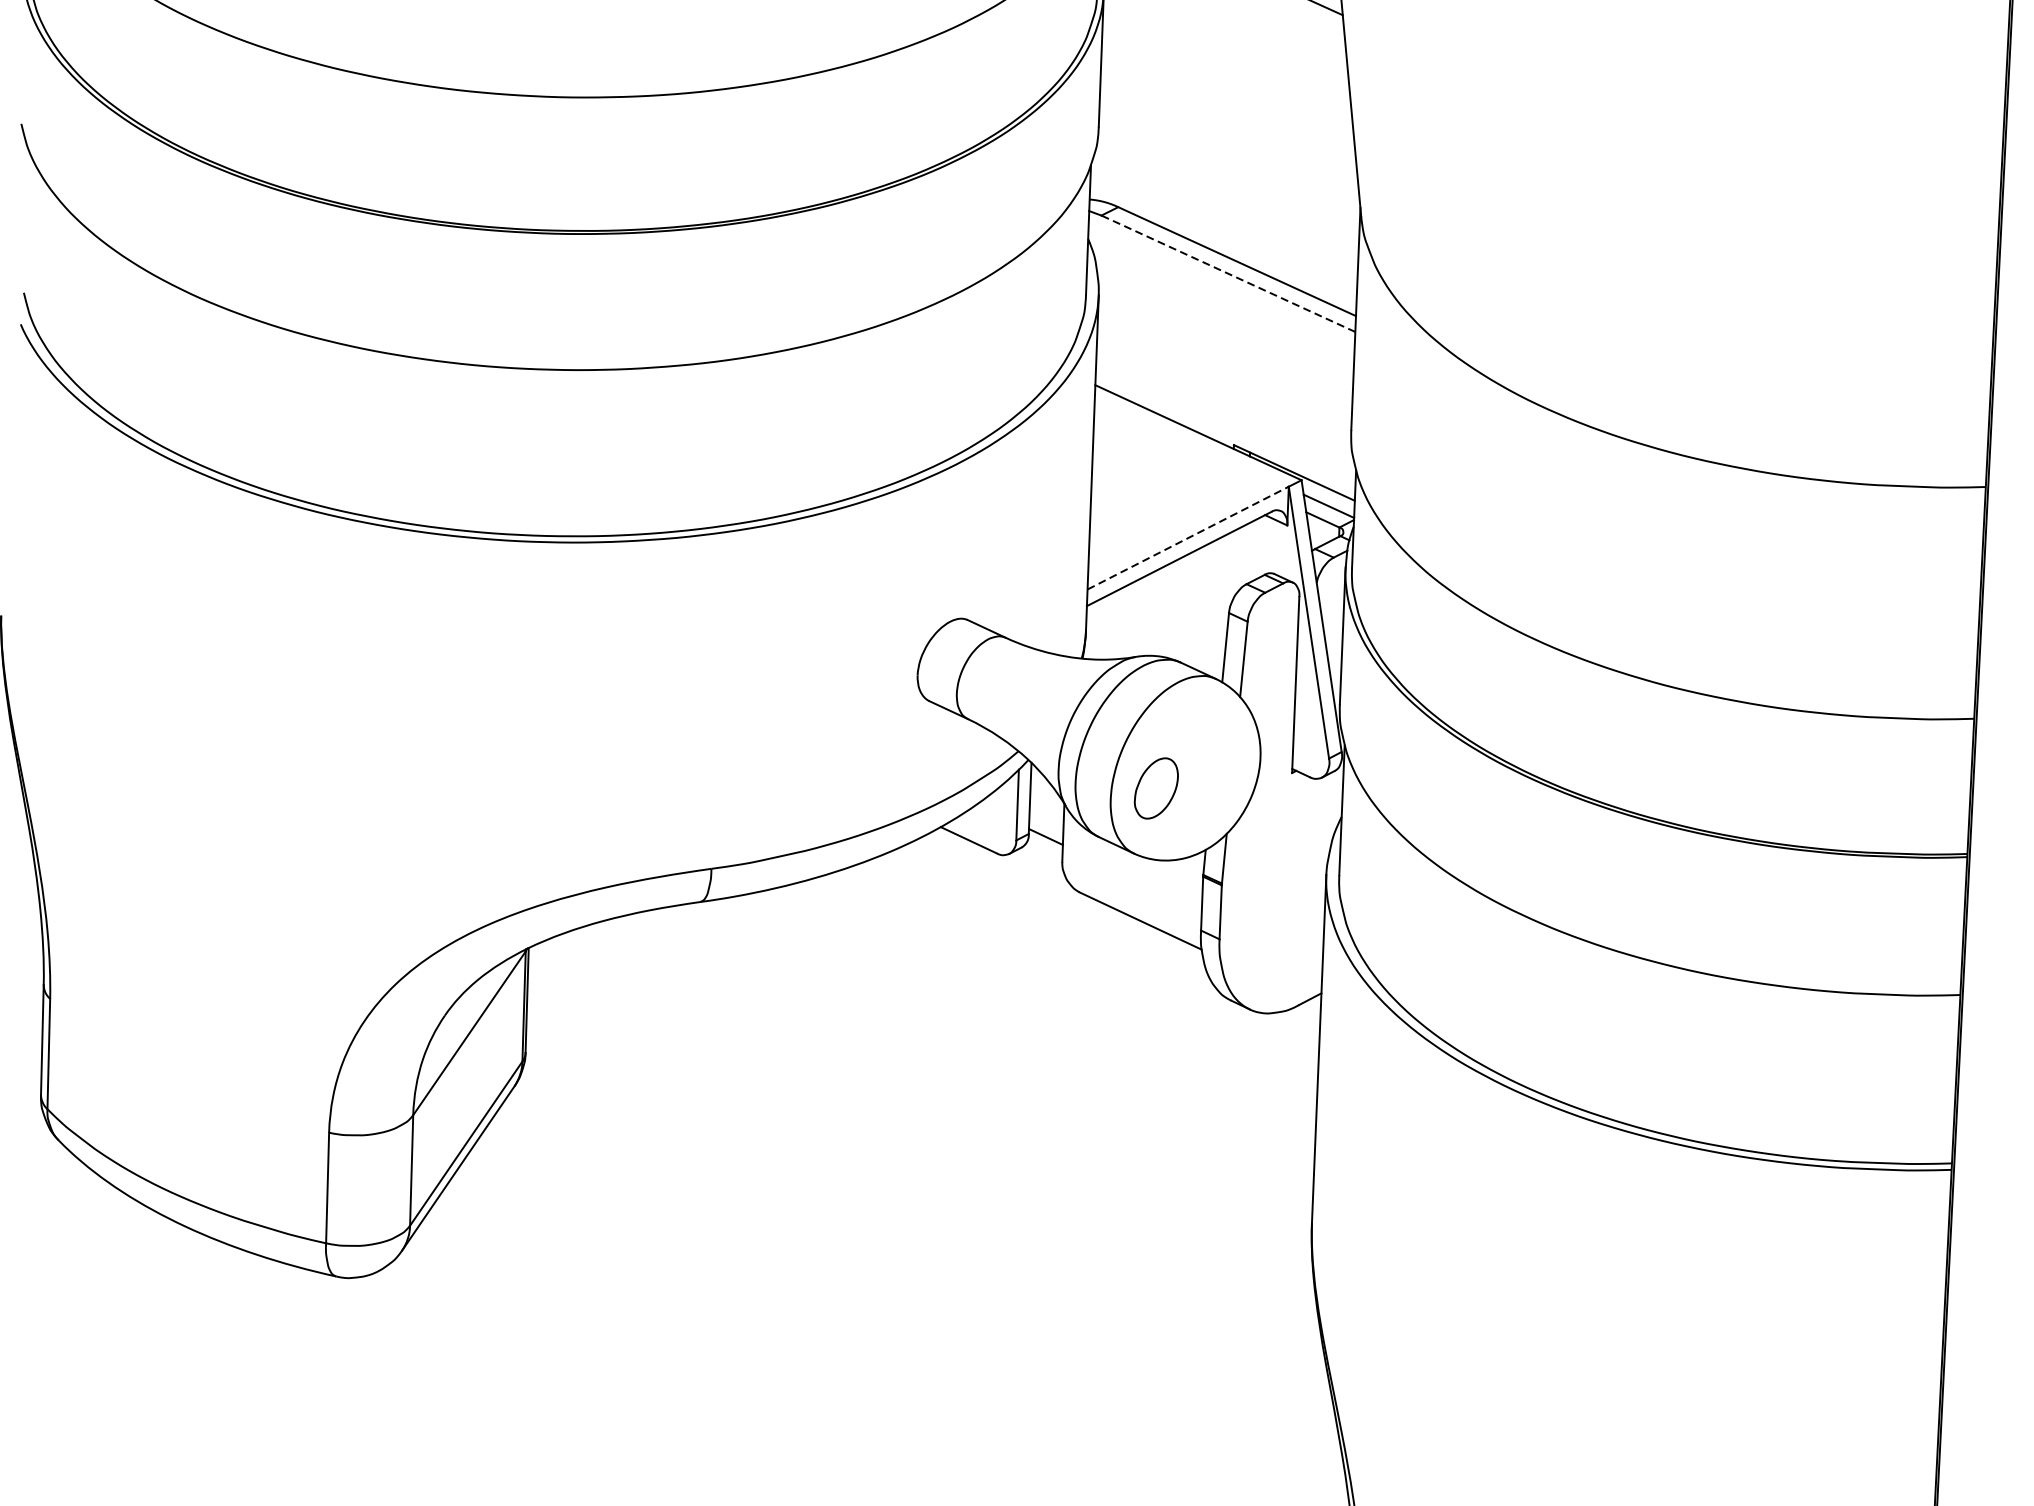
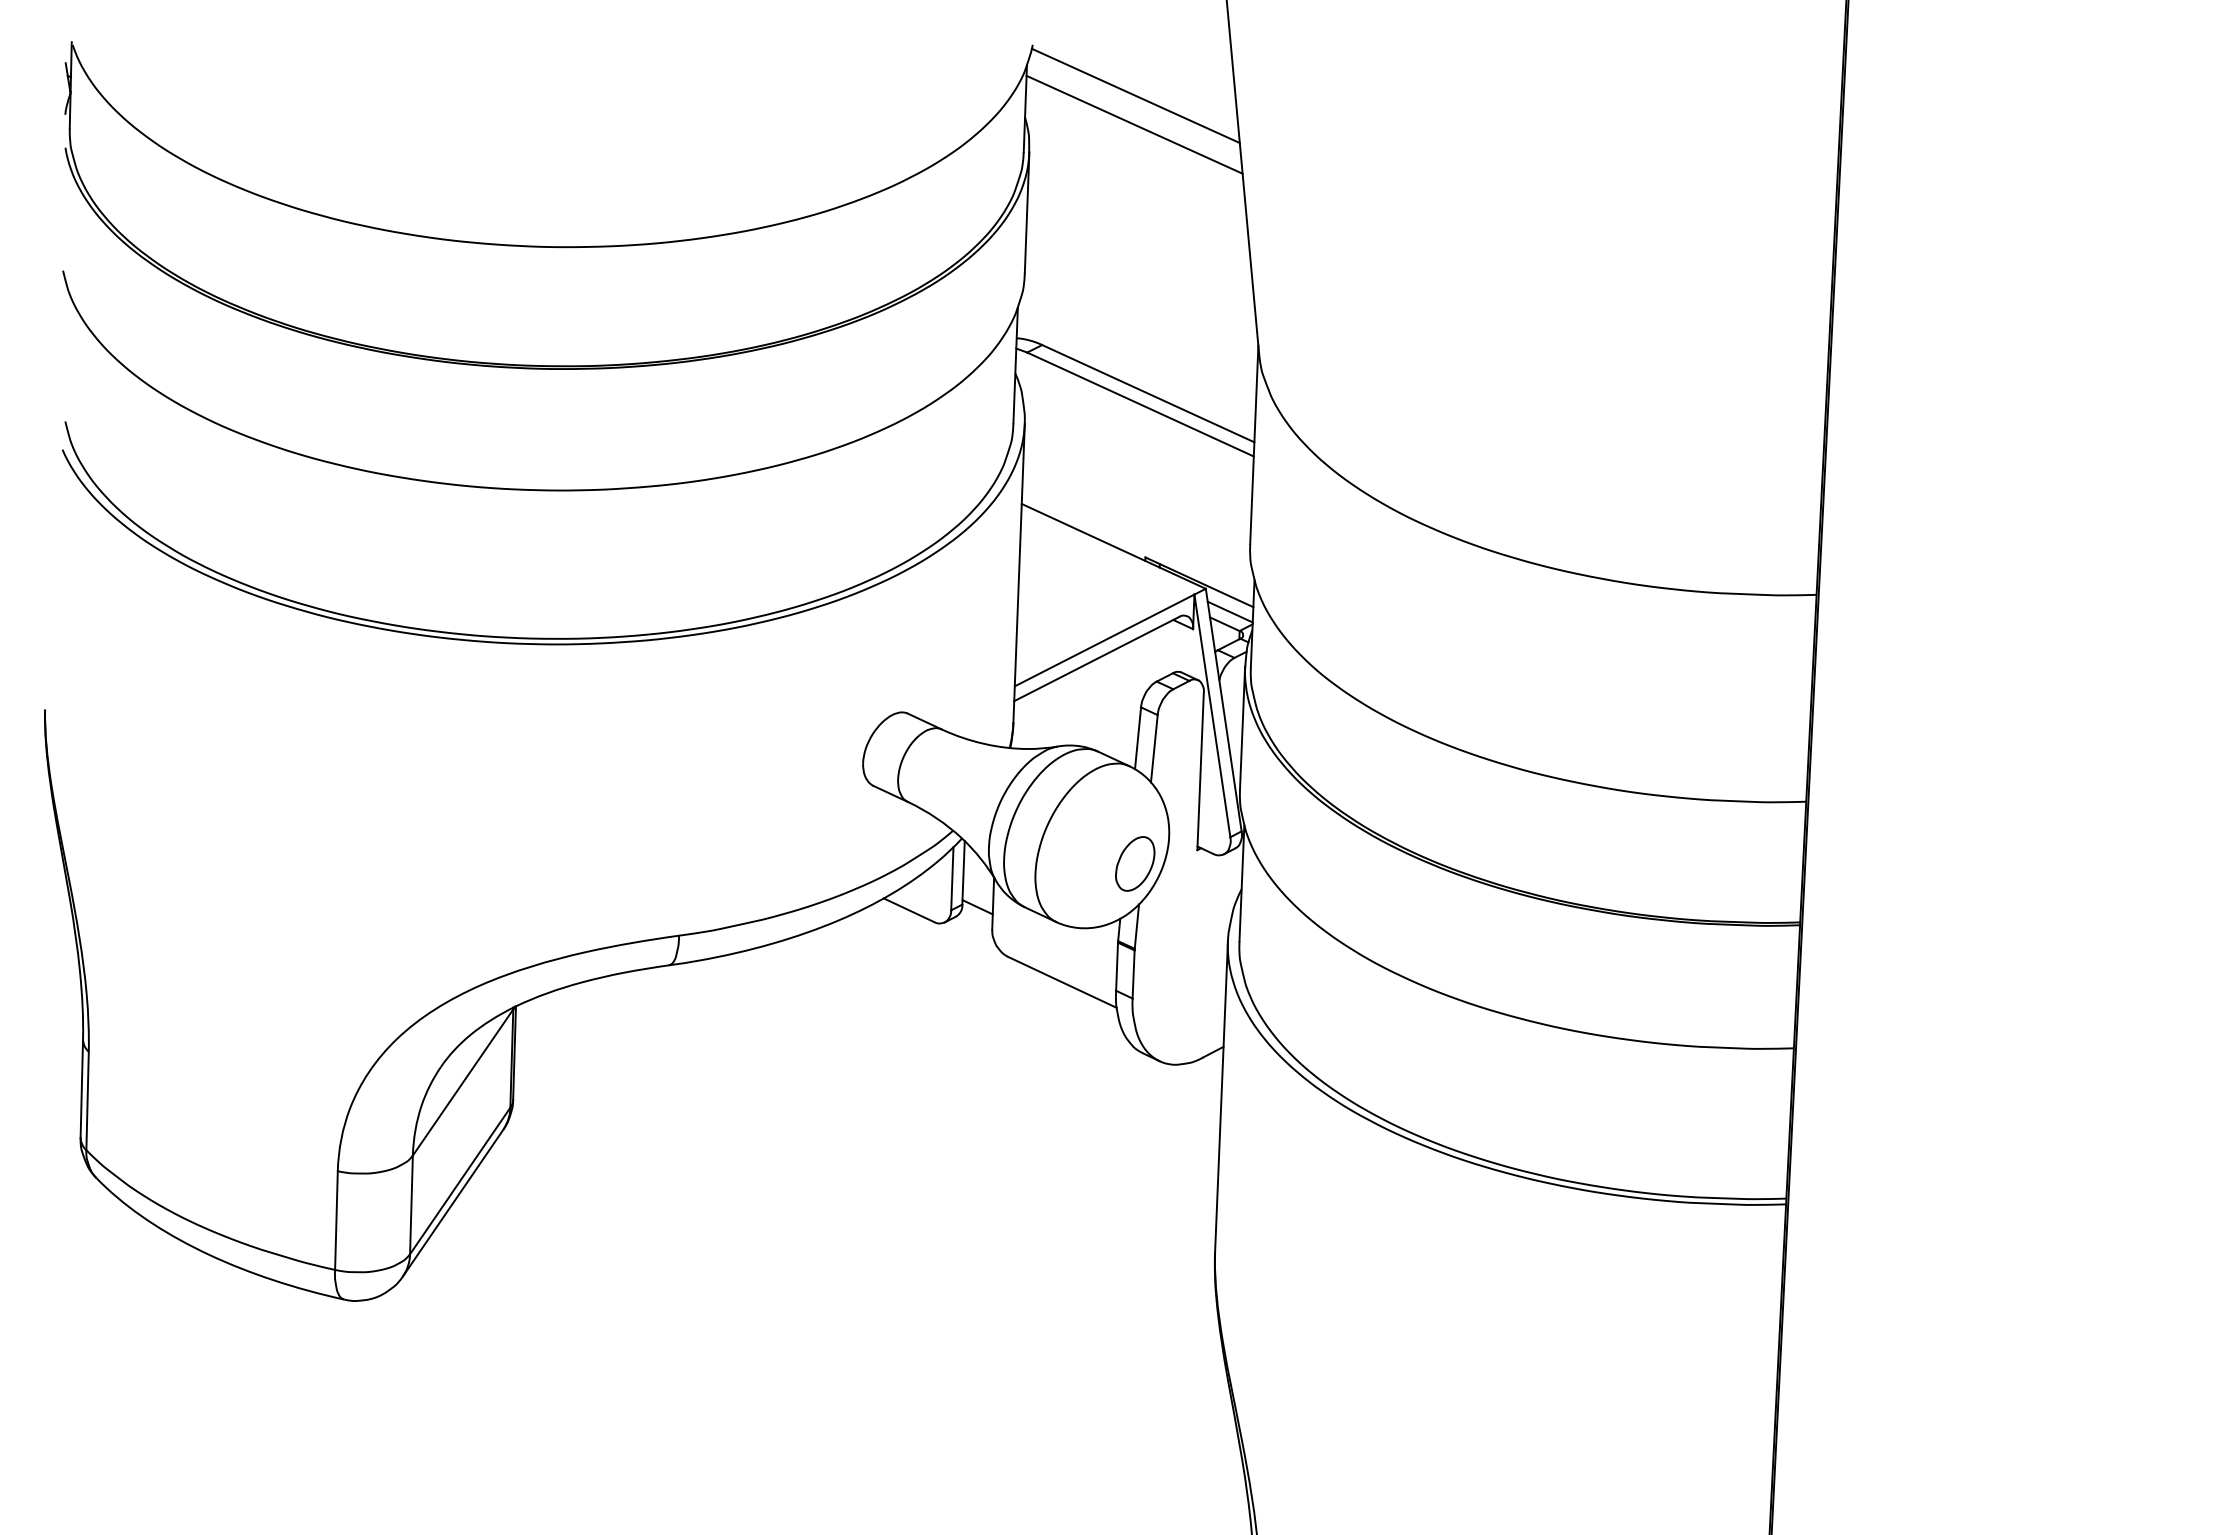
line: (1228, 273) -> (1140, 404), dashed -> solid
line: (1188, 538) -> (1104, 640), dashed -> solid
part: (1156, 787) -> (1135, 863), moved

